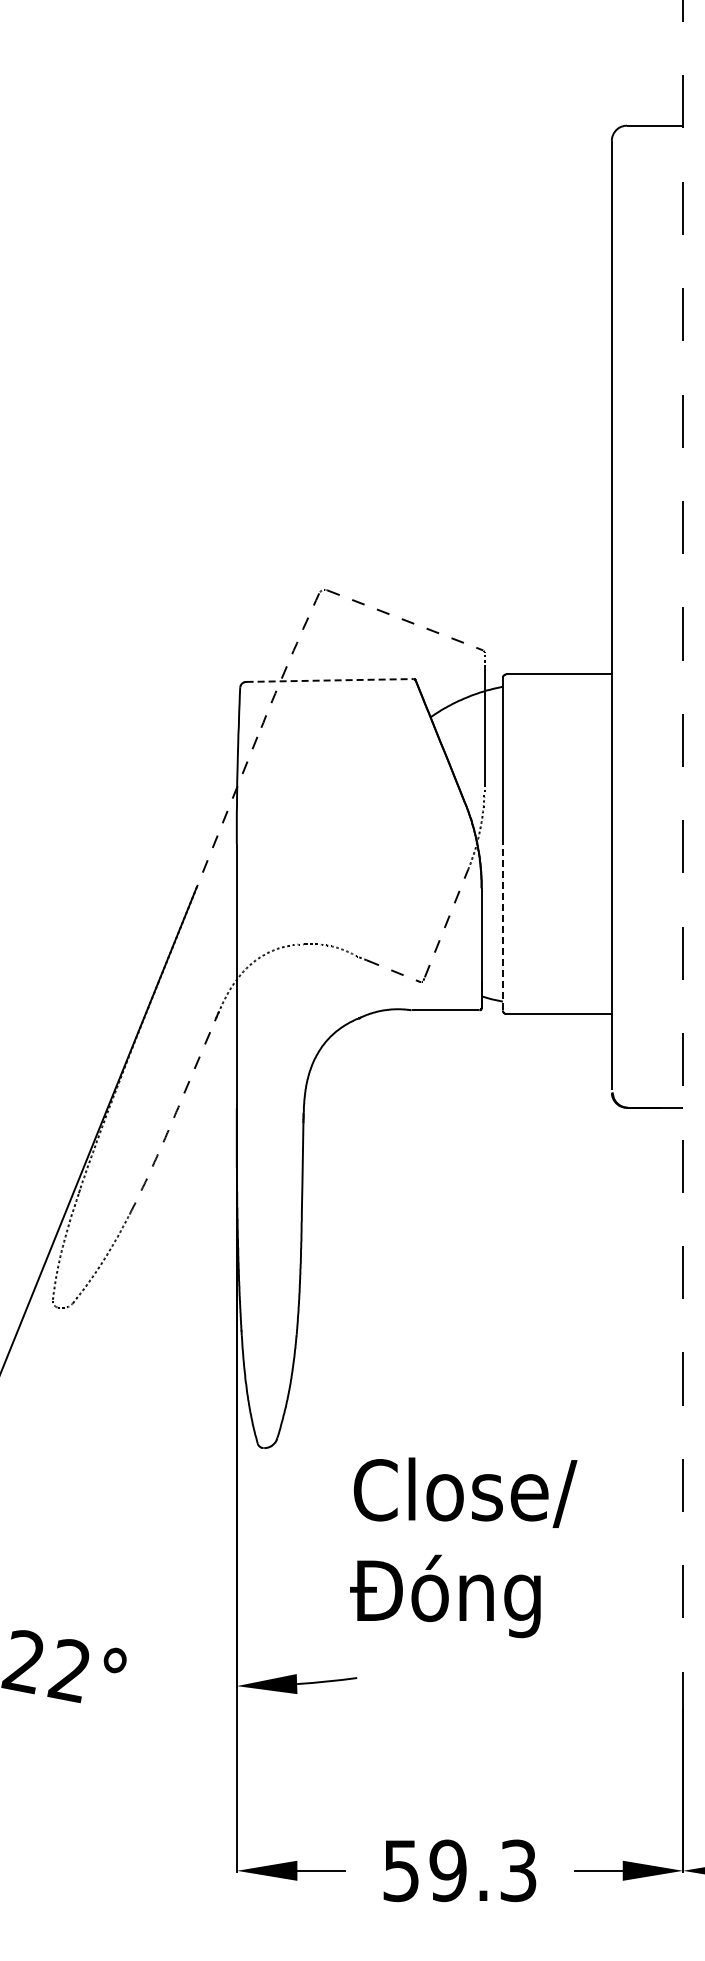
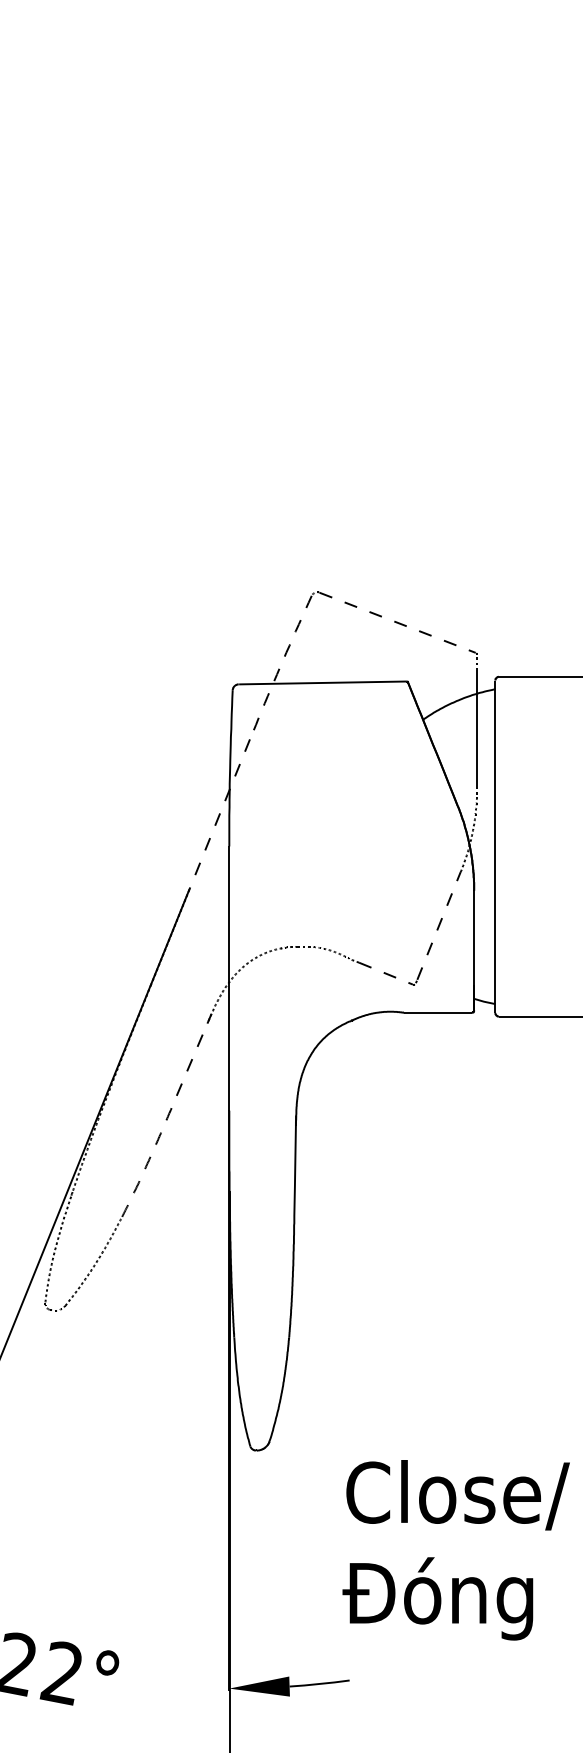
line: (330, 680) -> (323, 682), dashed -> solid
line: (502, 926) -> (495, 928), dashed -> solid

